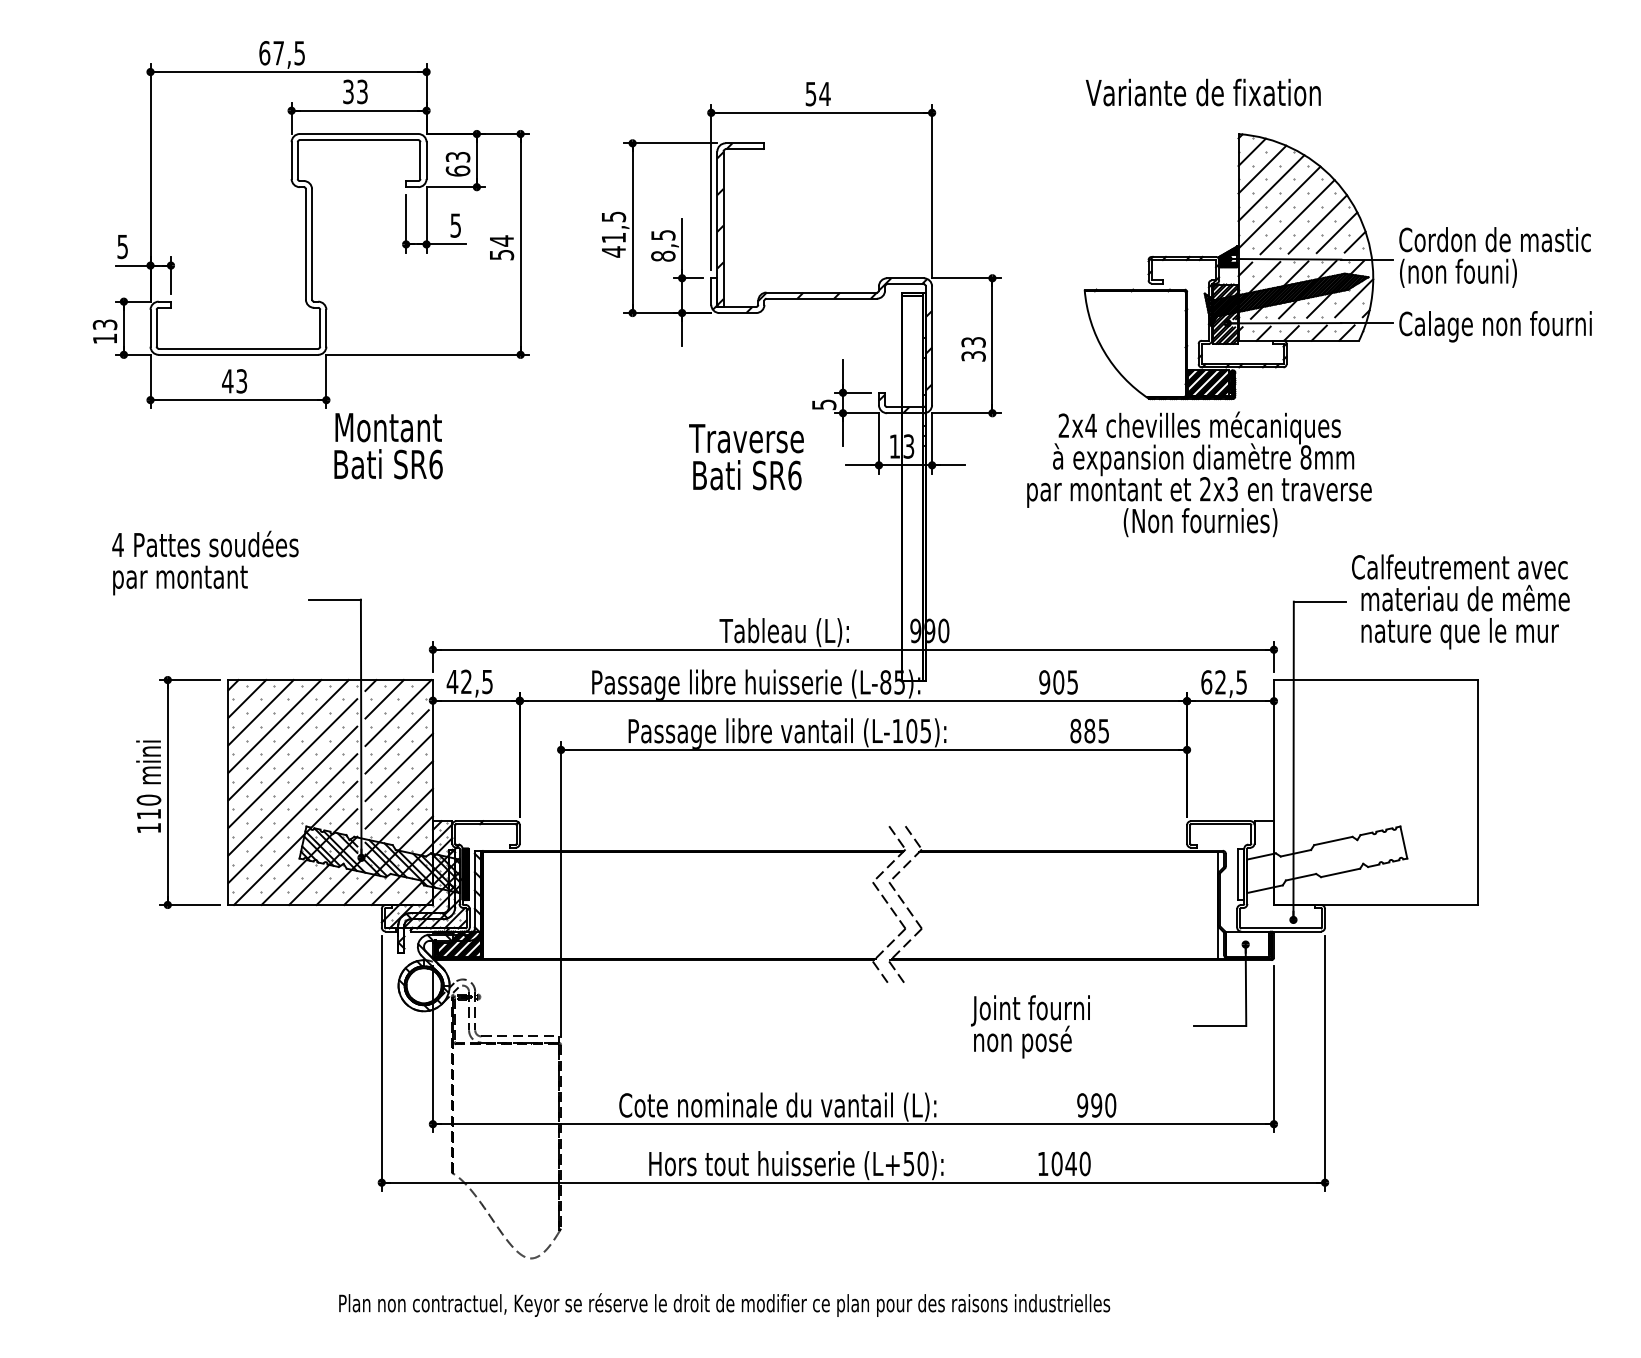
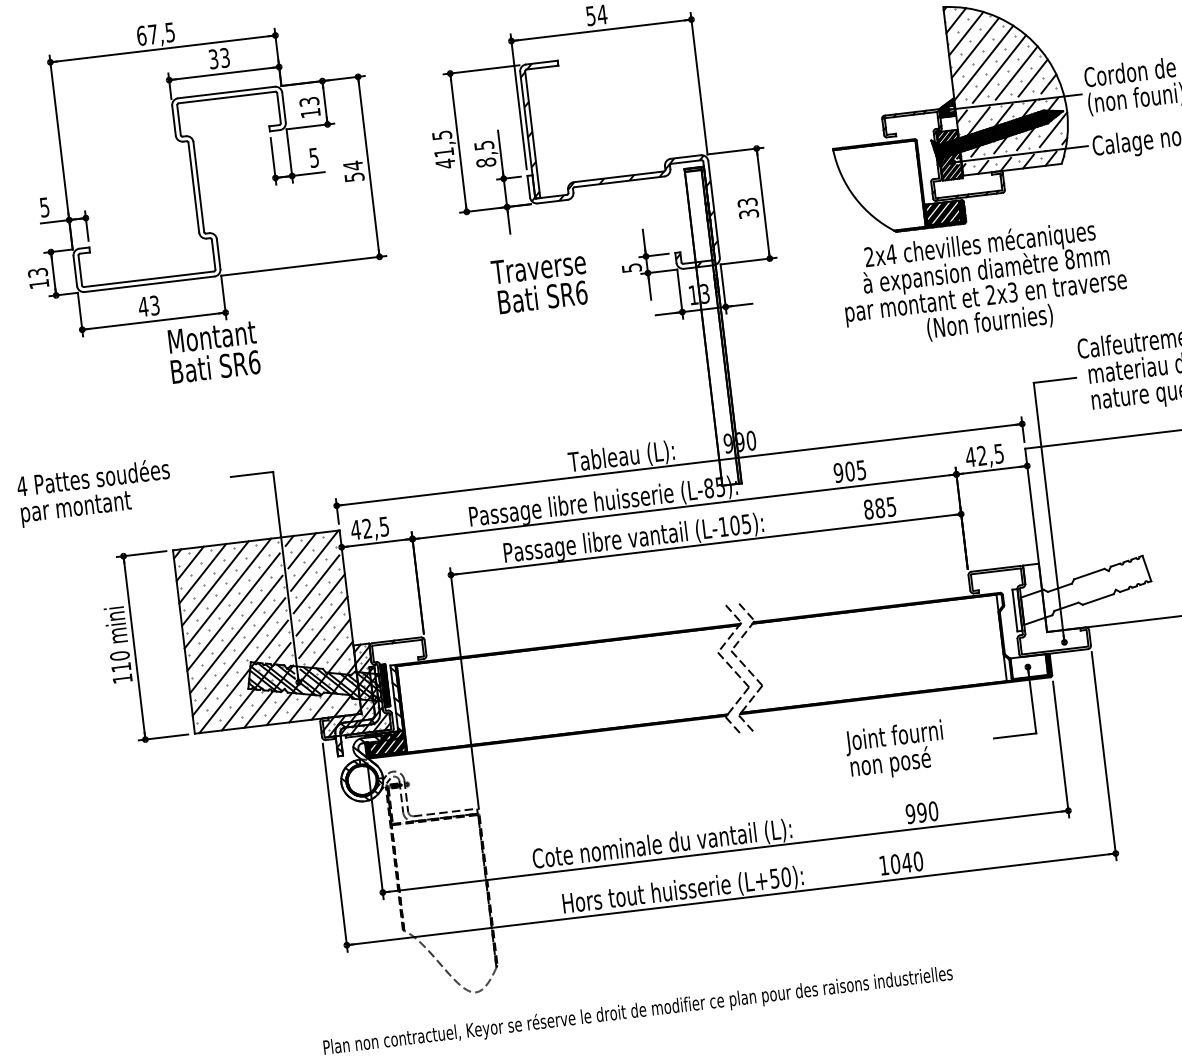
text: (457, 170) -> (310, 112), 63 -> 13
text: (388, 446) -> (213, 352), moved
text: (746, 457) -> (540, 282), moved
text: (1199, 474) -> (984, 283), moved
text: (205, 562) -> (95, 492), moved
text: (1206, 682) -> (970, 457), 62,5 -> 42,5
text: (1030, 1026) -> (895, 750), moved

